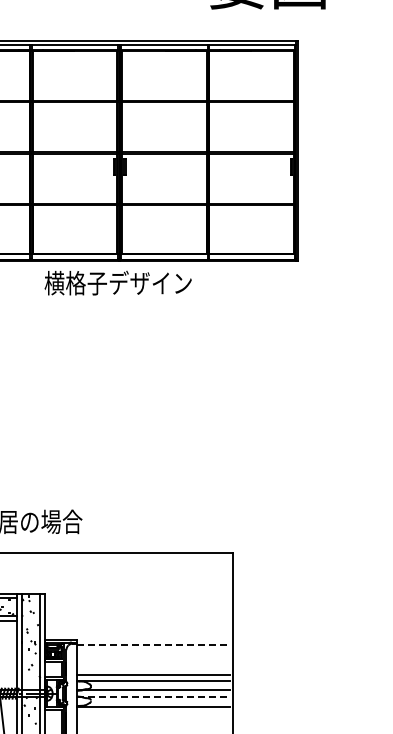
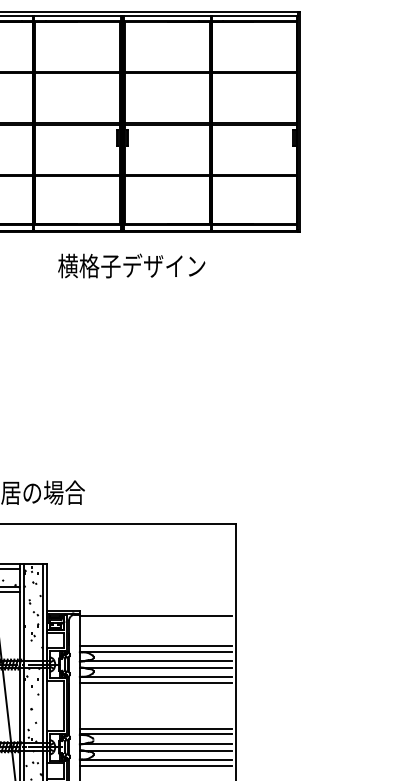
text: (117, 282) -> (131, 265), moved
line: (153, 644) -> (156, 615), dashed -> solid
line: (153, 697) -> (156, 668), dashed -> solid
line: (152, 712) -> (155, 683), added

